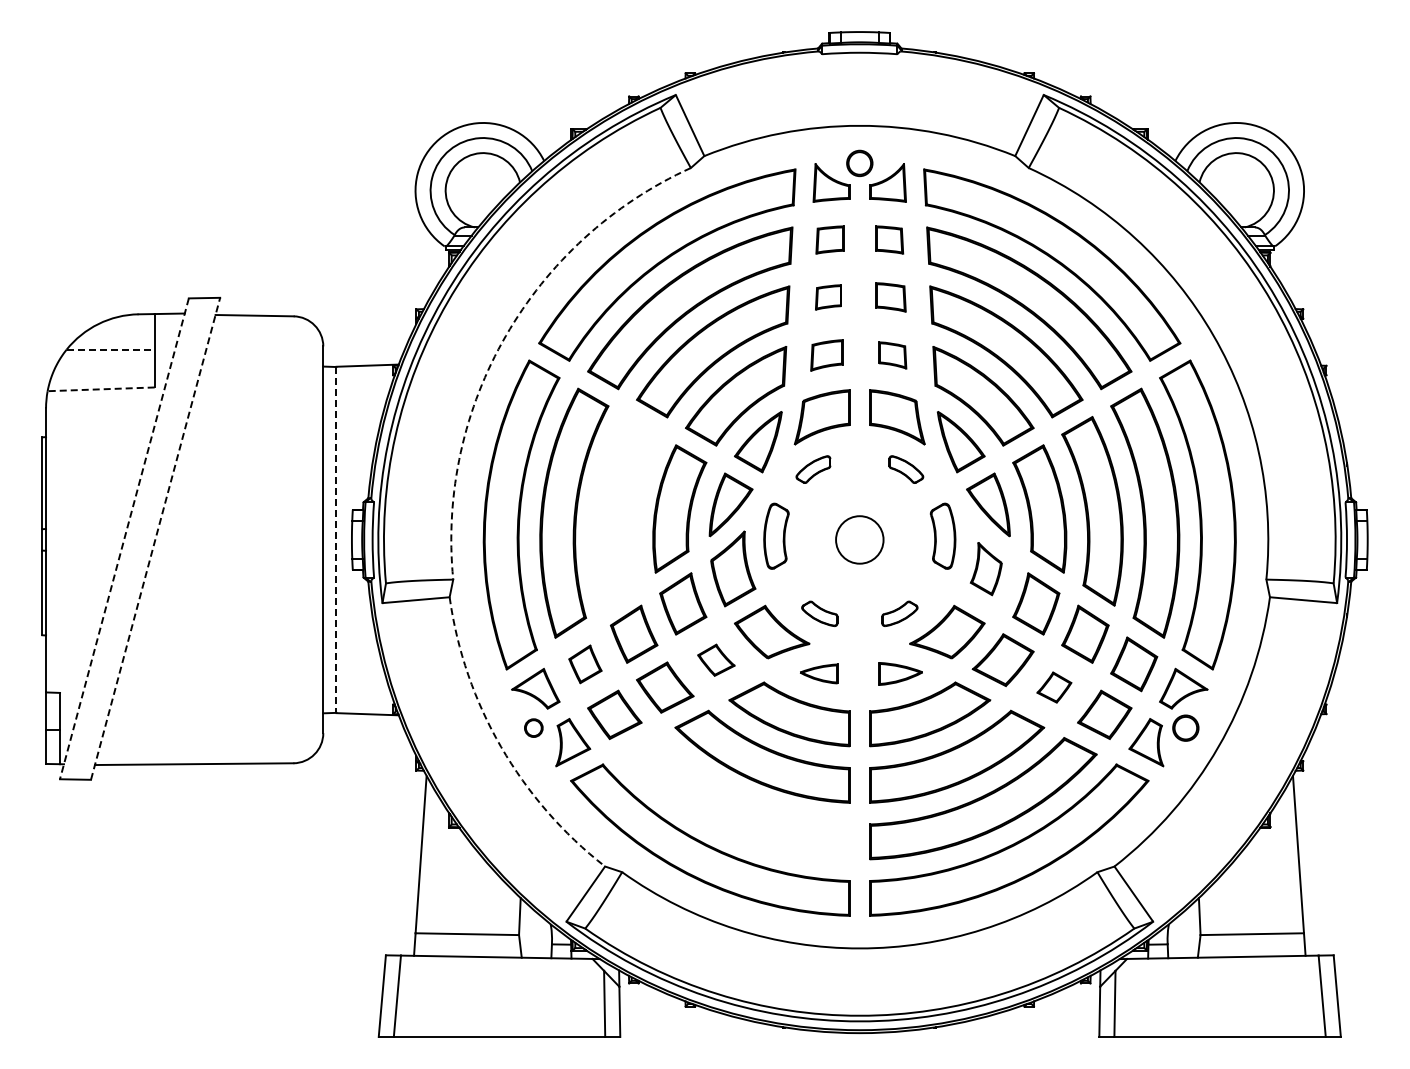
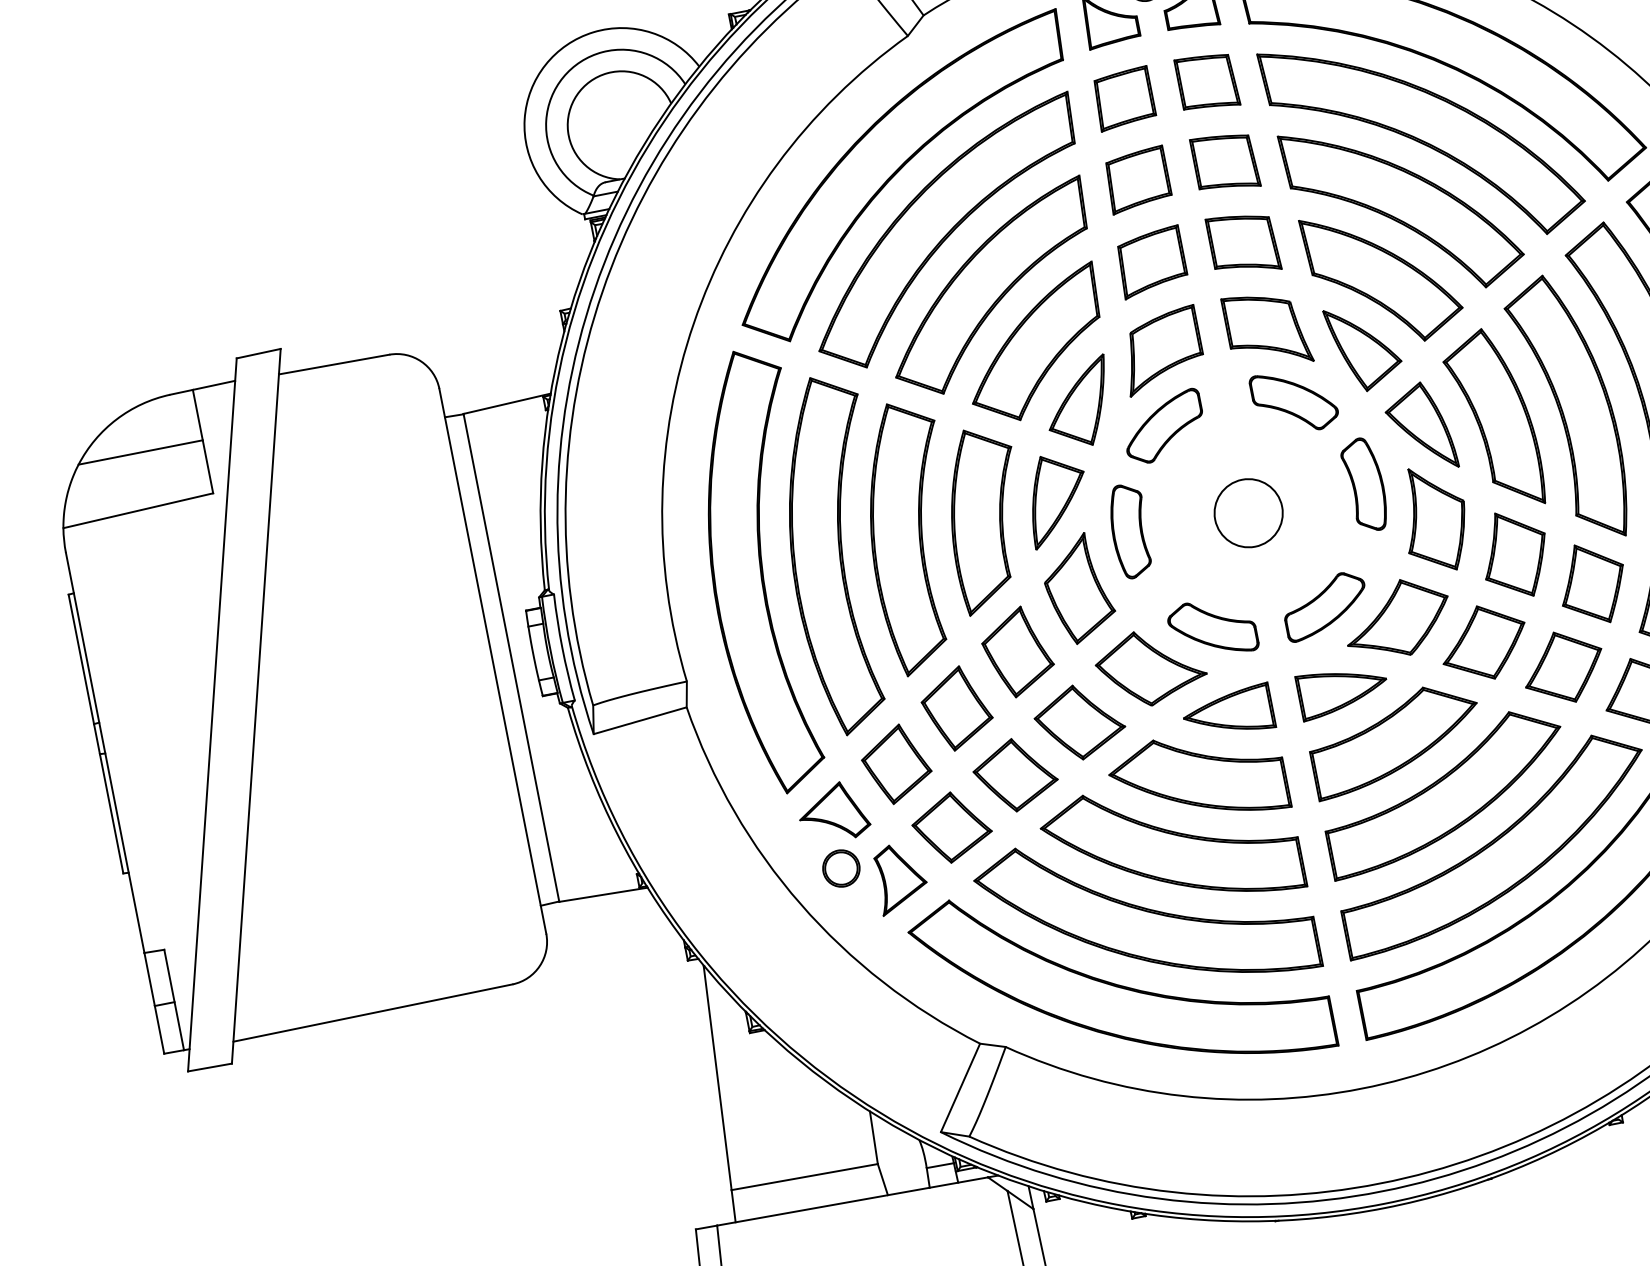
part: (829, 239) -> (1122, 98), size x1.43
part: (889, 239) -> (1207, 81), size x1.43
part: (828, 297) -> (1137, 180), size x1.67
part: (890, 297) -> (1224, 163), size x1.43
arc: (506, 335) -> (694, 322), dashed -> solid
line: (111, 349) -> (141, 451), dashed -> solid
part: (826, 355) -> (1150, 262), size x1.43
part: (892, 355) -> (1243, 244), size x1.67
line: (101, 389) -> (138, 510), dashed -> solid
part: (813, 469) -> (1163, 426), size x1.67
part: (906, 469) -> (1294, 401), size x1.67
part: (626, 511) -> (912, 537), added
line: (124, 538) -> (212, 714), dashed -> solid
line: (155, 538) -> (256, 705), dashed -> solid
line: (336, 540) -> (511, 658), dashed -> solid
part: (986, 568) -> (1435, 518), size x1.43
part: (819, 613) -> (1212, 627), size x1.67
part: (899, 613) -> (1324, 605), size x1.67
part: (716, 660) -> (1080, 722), size x1.67
part: (585, 664) -> (896, 764), size x1.43
part: (818, 673) -> (1227, 712), size x1.67
part: (900, 673) -> (1342, 690), size x1.43
part: (1054, 687) -> (1563, 667), size x1.67
circle: (533, 727) -> (840, 867), size x1.43
arc: (501, 747) -> (801, 904), dashed -> solid
part: (735, 798) -> (1145, 911), added

